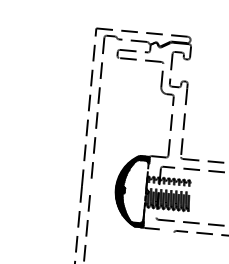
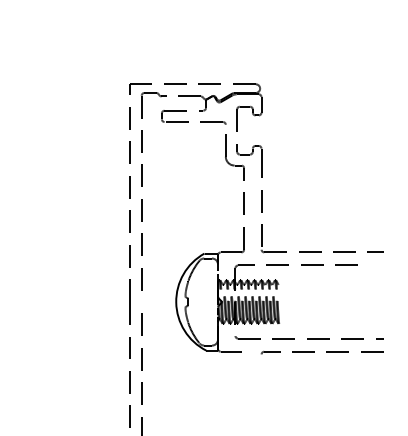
hatch: (130, 190) -> (196, 301), removed

